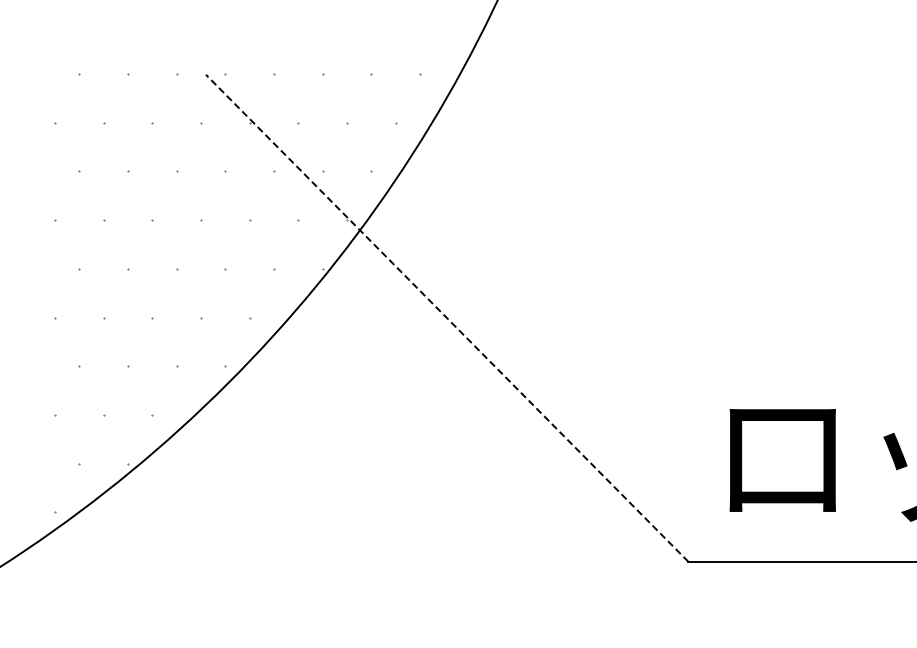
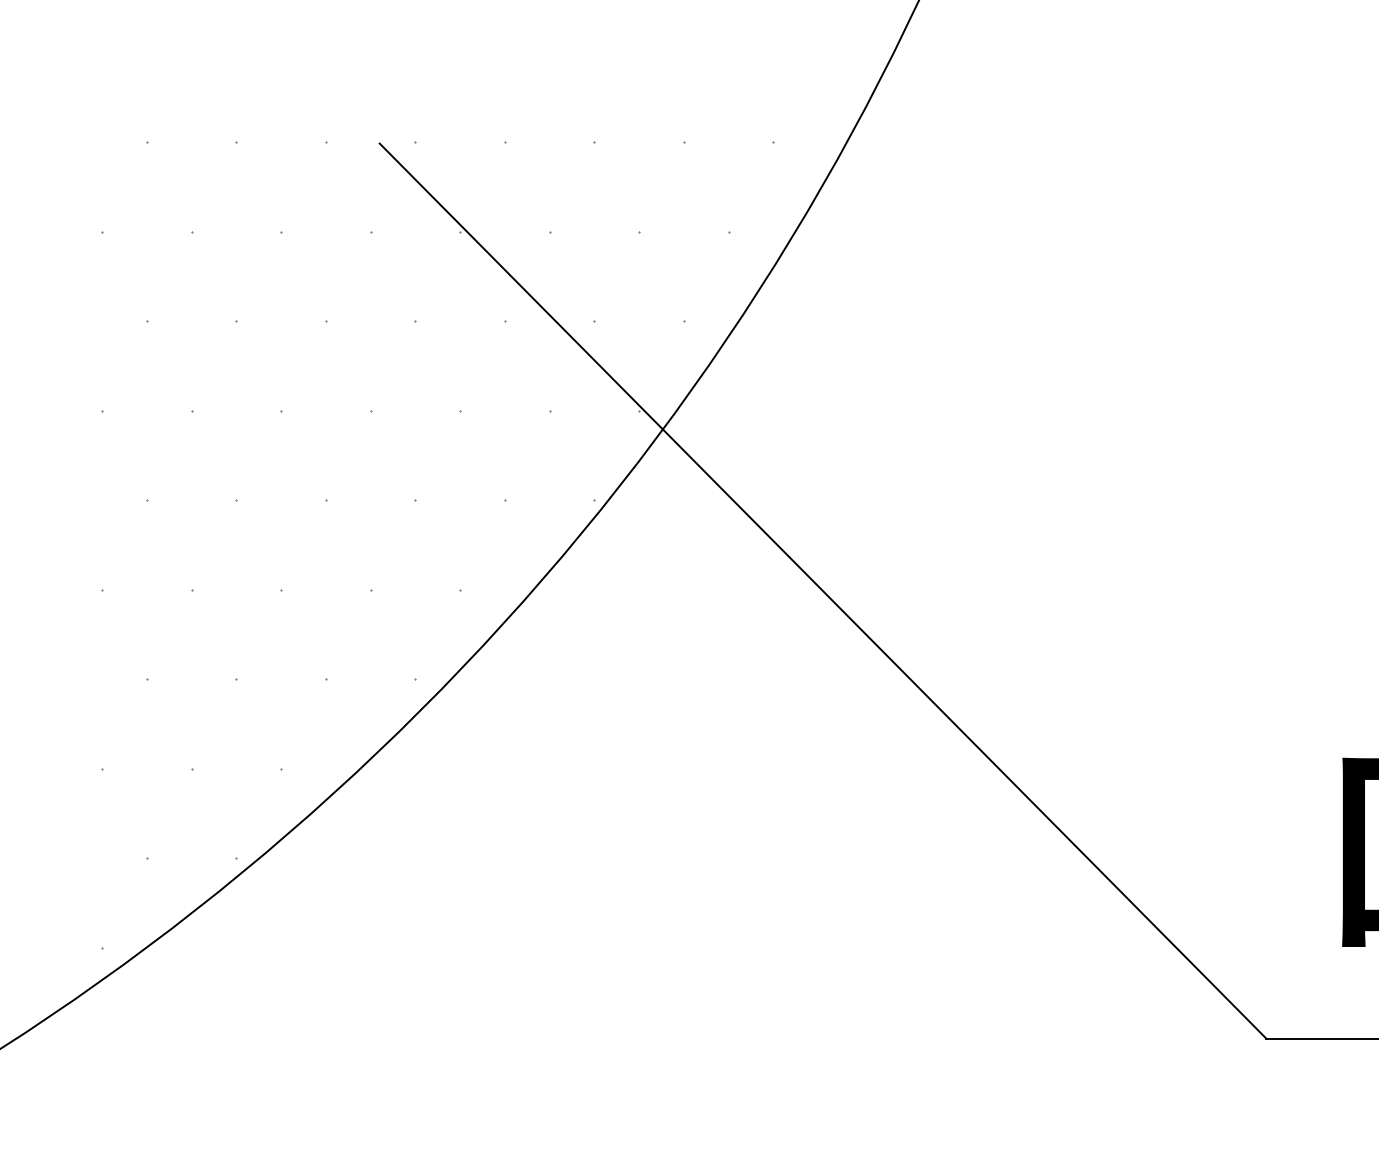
line: (447, 318) -> (823, 591), dashed -> solid

